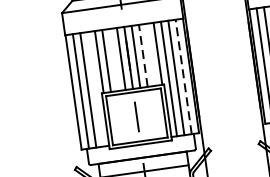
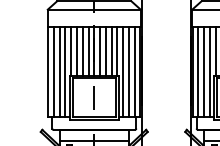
line: (142, 54) -> (105, 50), dashed -> solid
line: (150, 54) -> (111, 51), added
line: (113, 60) -> (82, 51), added
line: (183, 77) -> (134, 72), dashed -> solid
line: (95, 89) -> (65, 72), added

